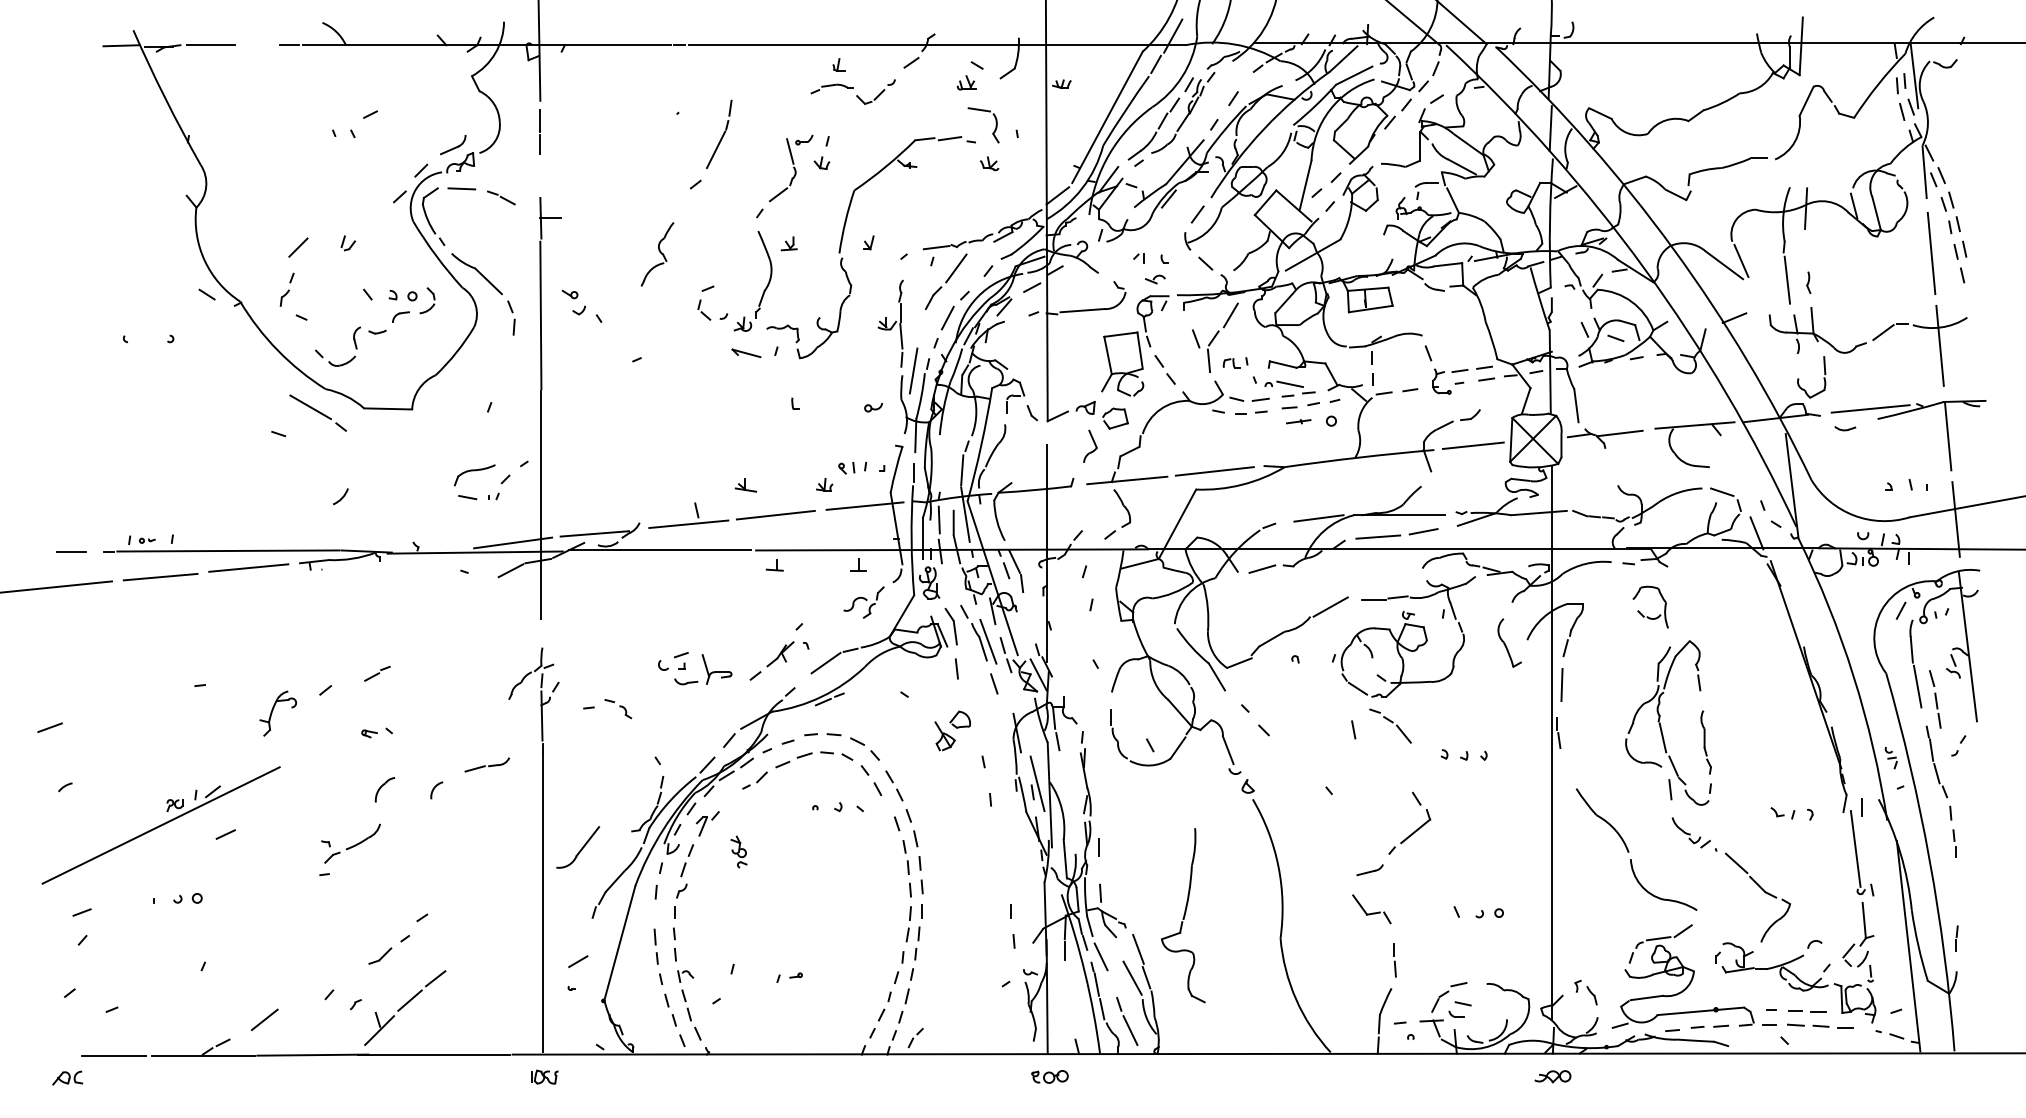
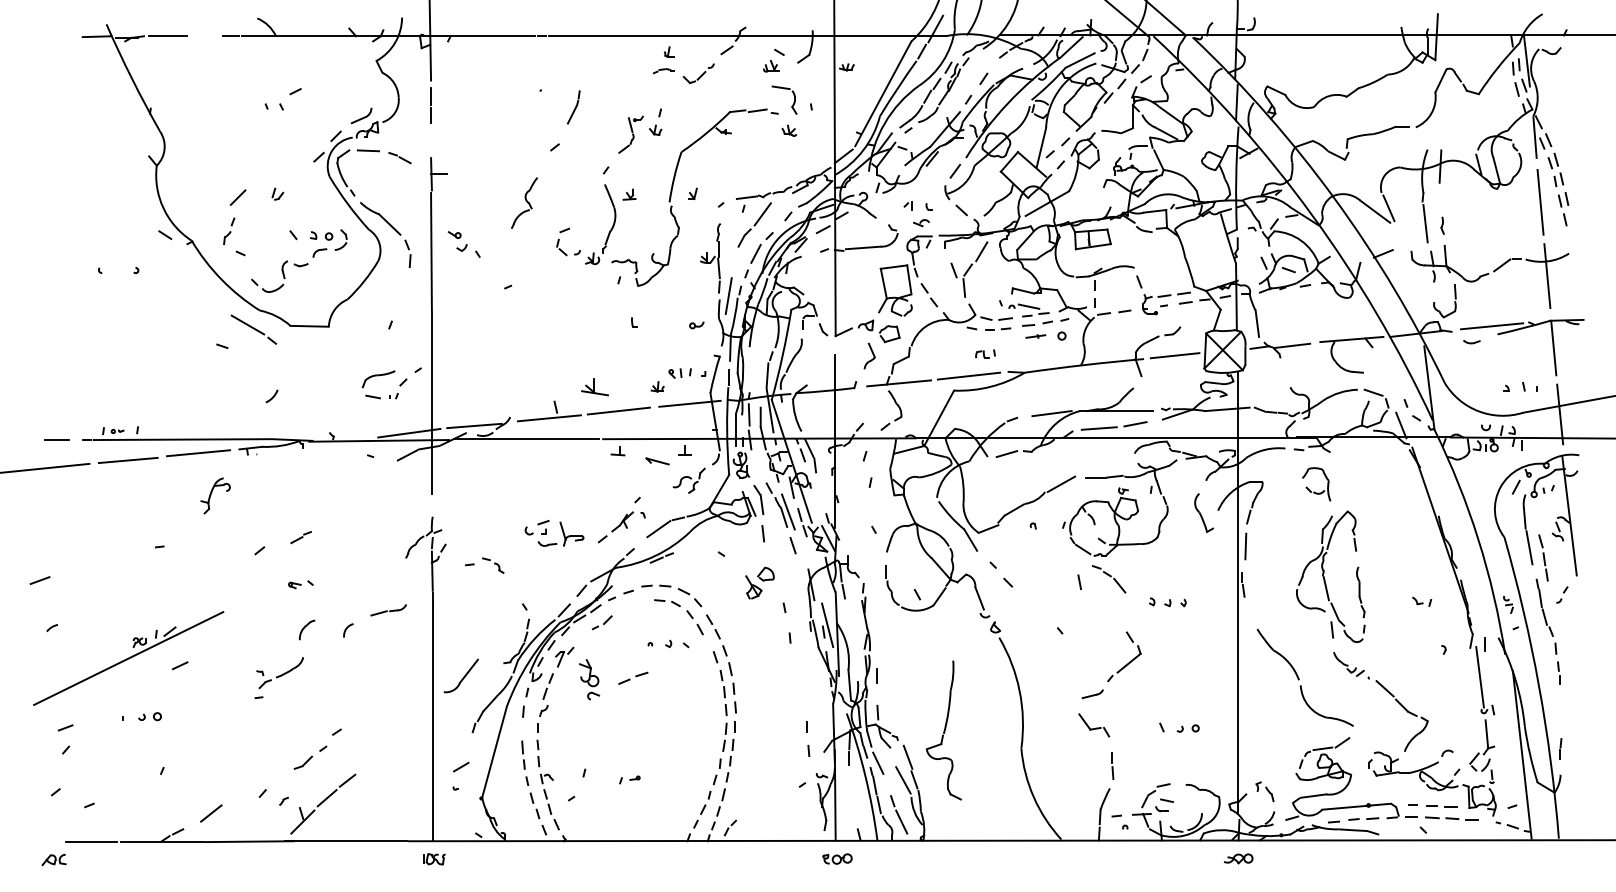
part: (831, 88) -> (663, 70), size x0.6
part: (719, 134) -> (573, 107), size x0.6
part: (791, 168) -> (631, 134), size x0.7
part: (746, 353) -> (657, 461), moved
part: (1235, 362) -> (985, 353), moved
part: (745, 485) -> (594, 387), size x1.6
part: (277, 713) -> (215, 495), moved
part: (793, 760) -> (632, 678), moved
part: (1782, 813) -> (1421, 601), moved
part: (738, 851) -> (589, 679), size x1.6

